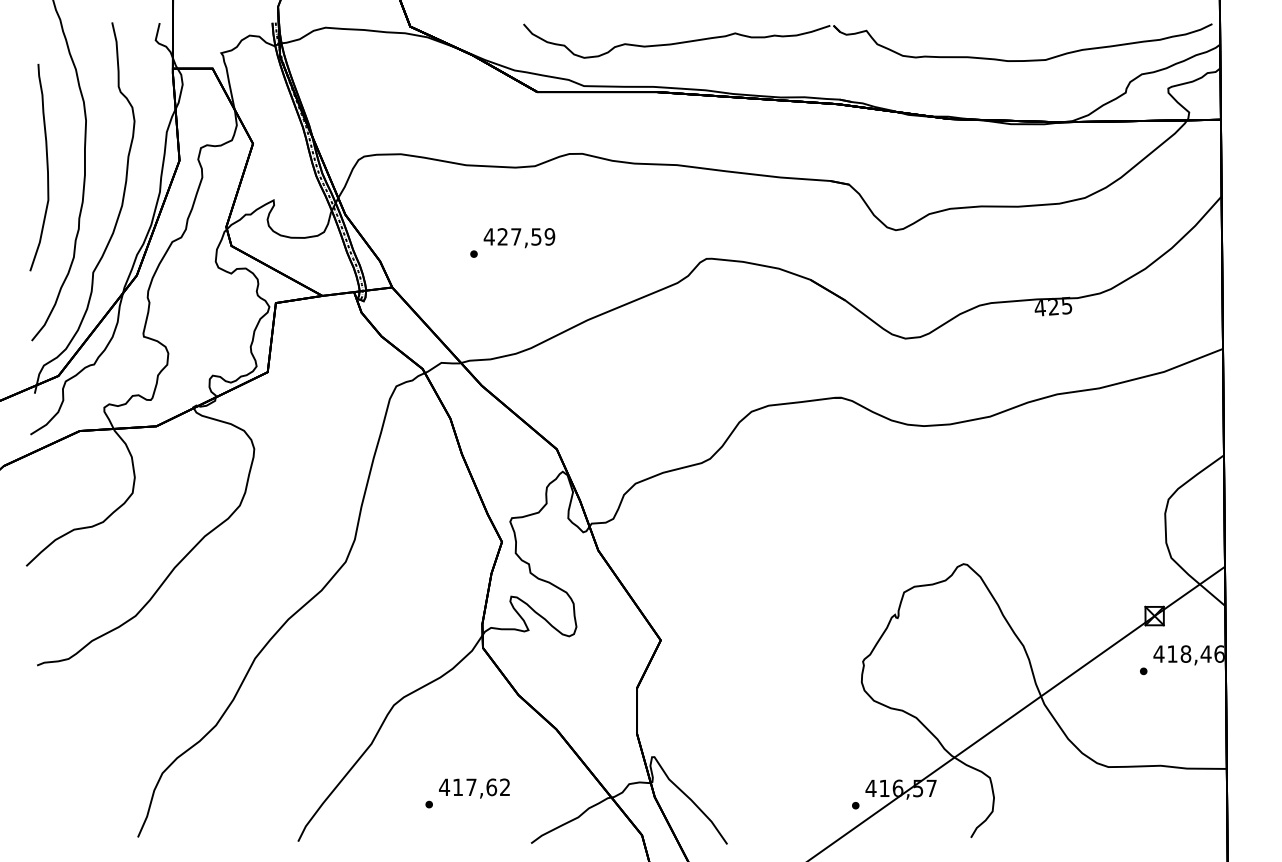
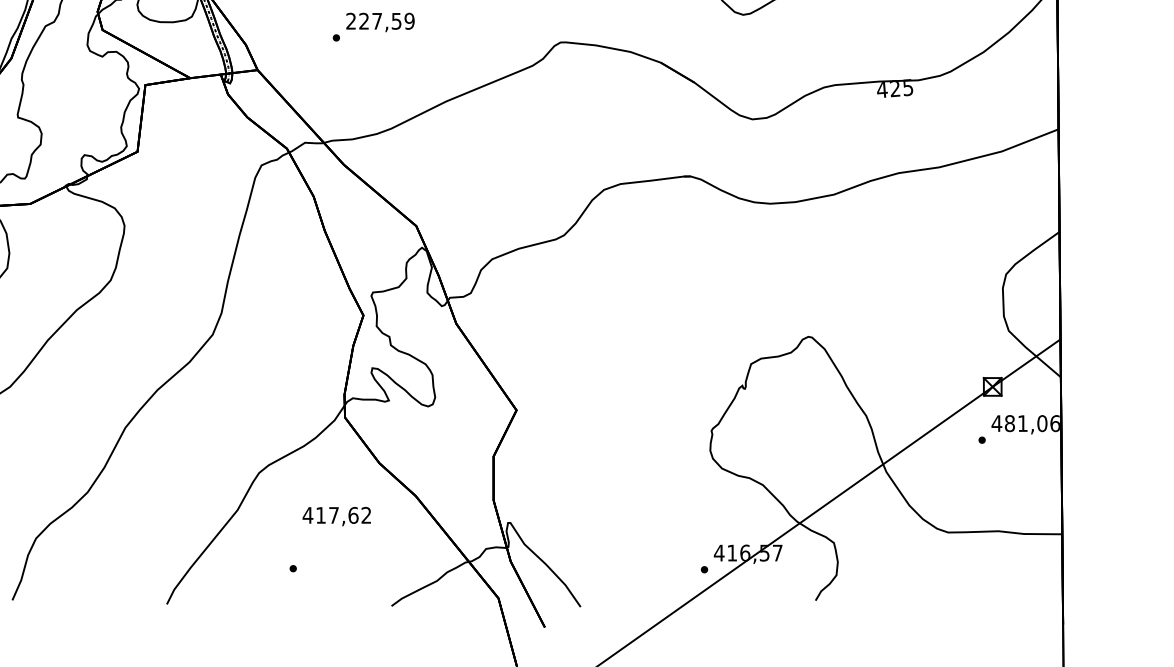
text: (488, 236) -> (350, 20), 427,59 -> 227,59
text: (1189, 653) -> (1026, 422), 418,46 -> 481,06
text: (474, 788) -> (336, 516), moved

